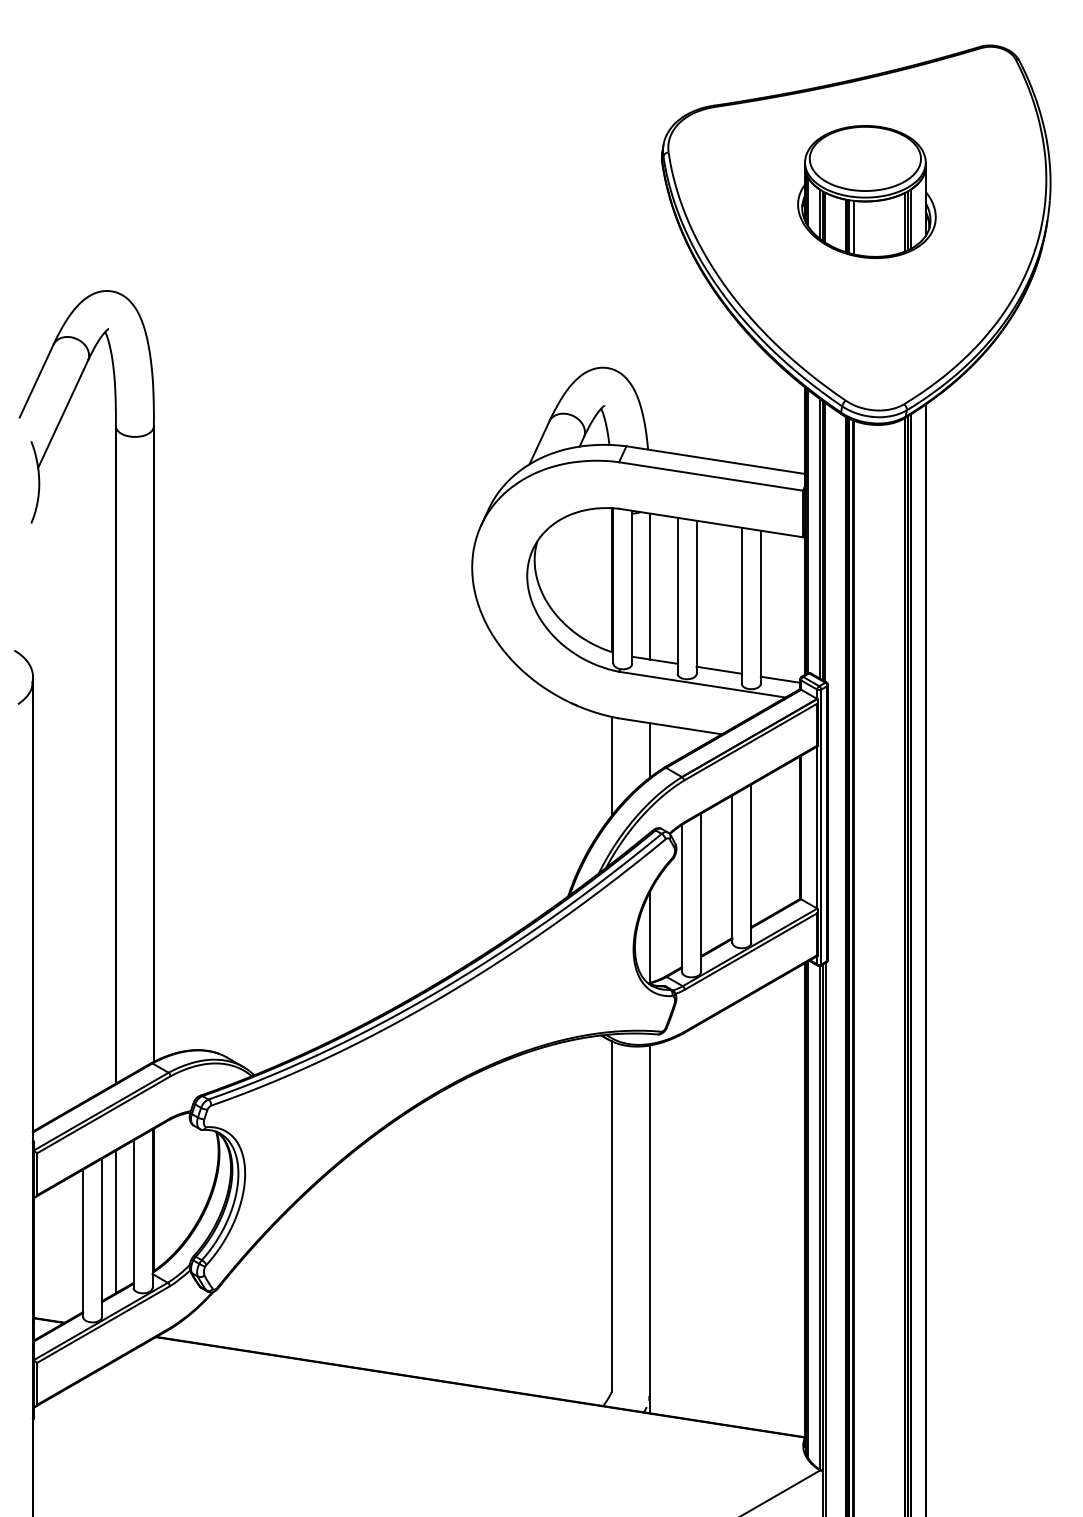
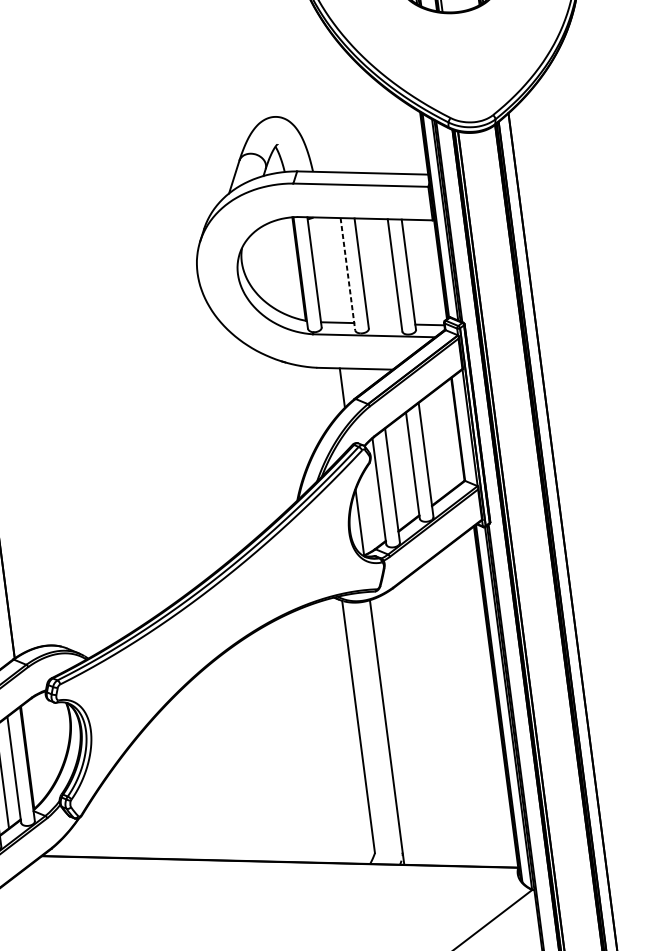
line: (649, 586) -> (326, 270), removed
line: (677, 595) -> (347, 273), solid -> dashed
line: (718, 669) -> (384, 323), removed
line: (611, 765) -> (316, 402), removed

